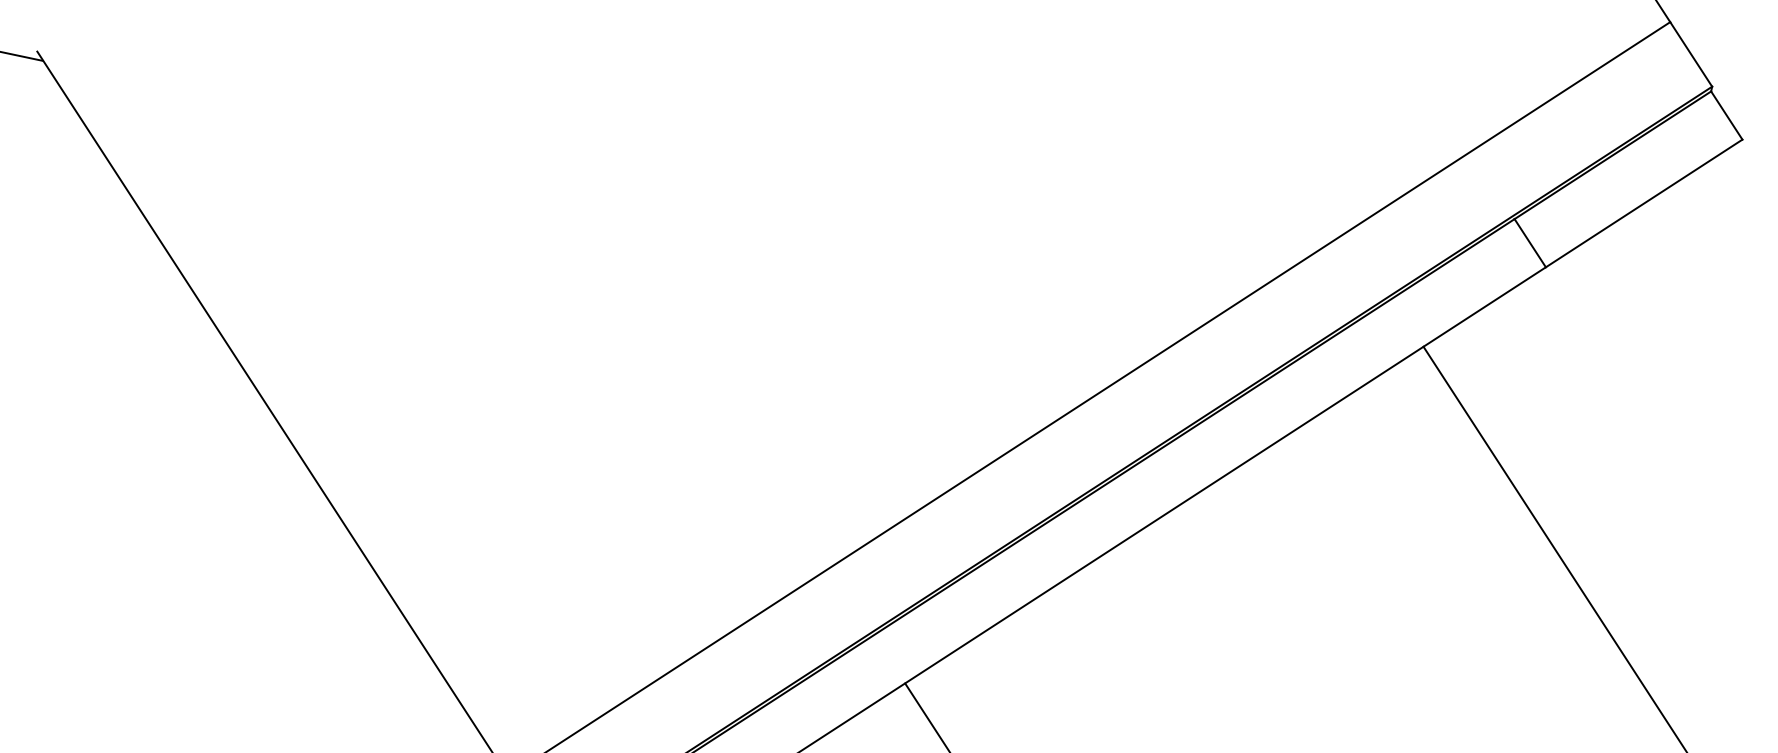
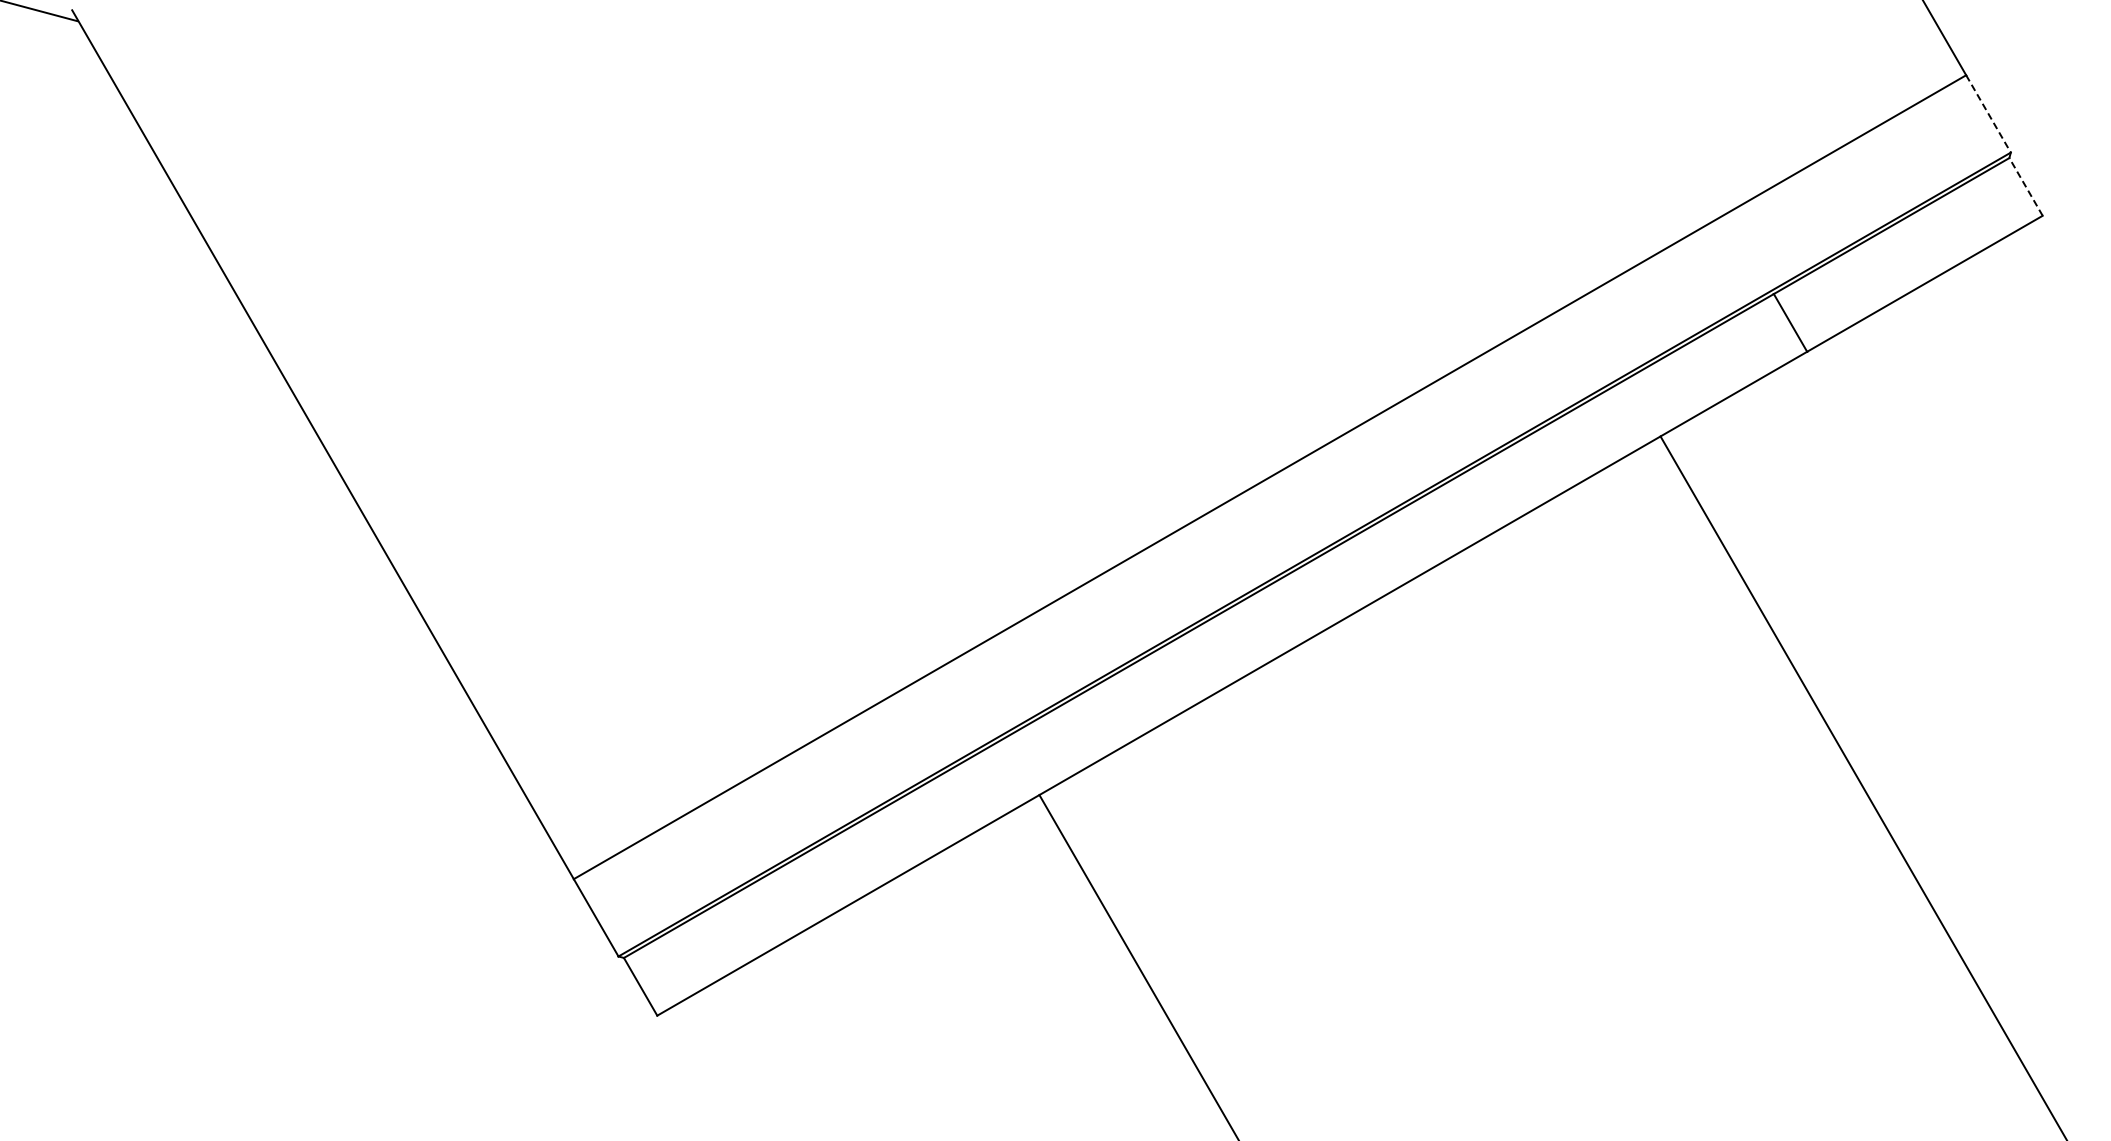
line: (1691, 54) -> (1988, 113), solid -> dashed
line: (1726, 115) -> (2025, 186), solid -> dashed

